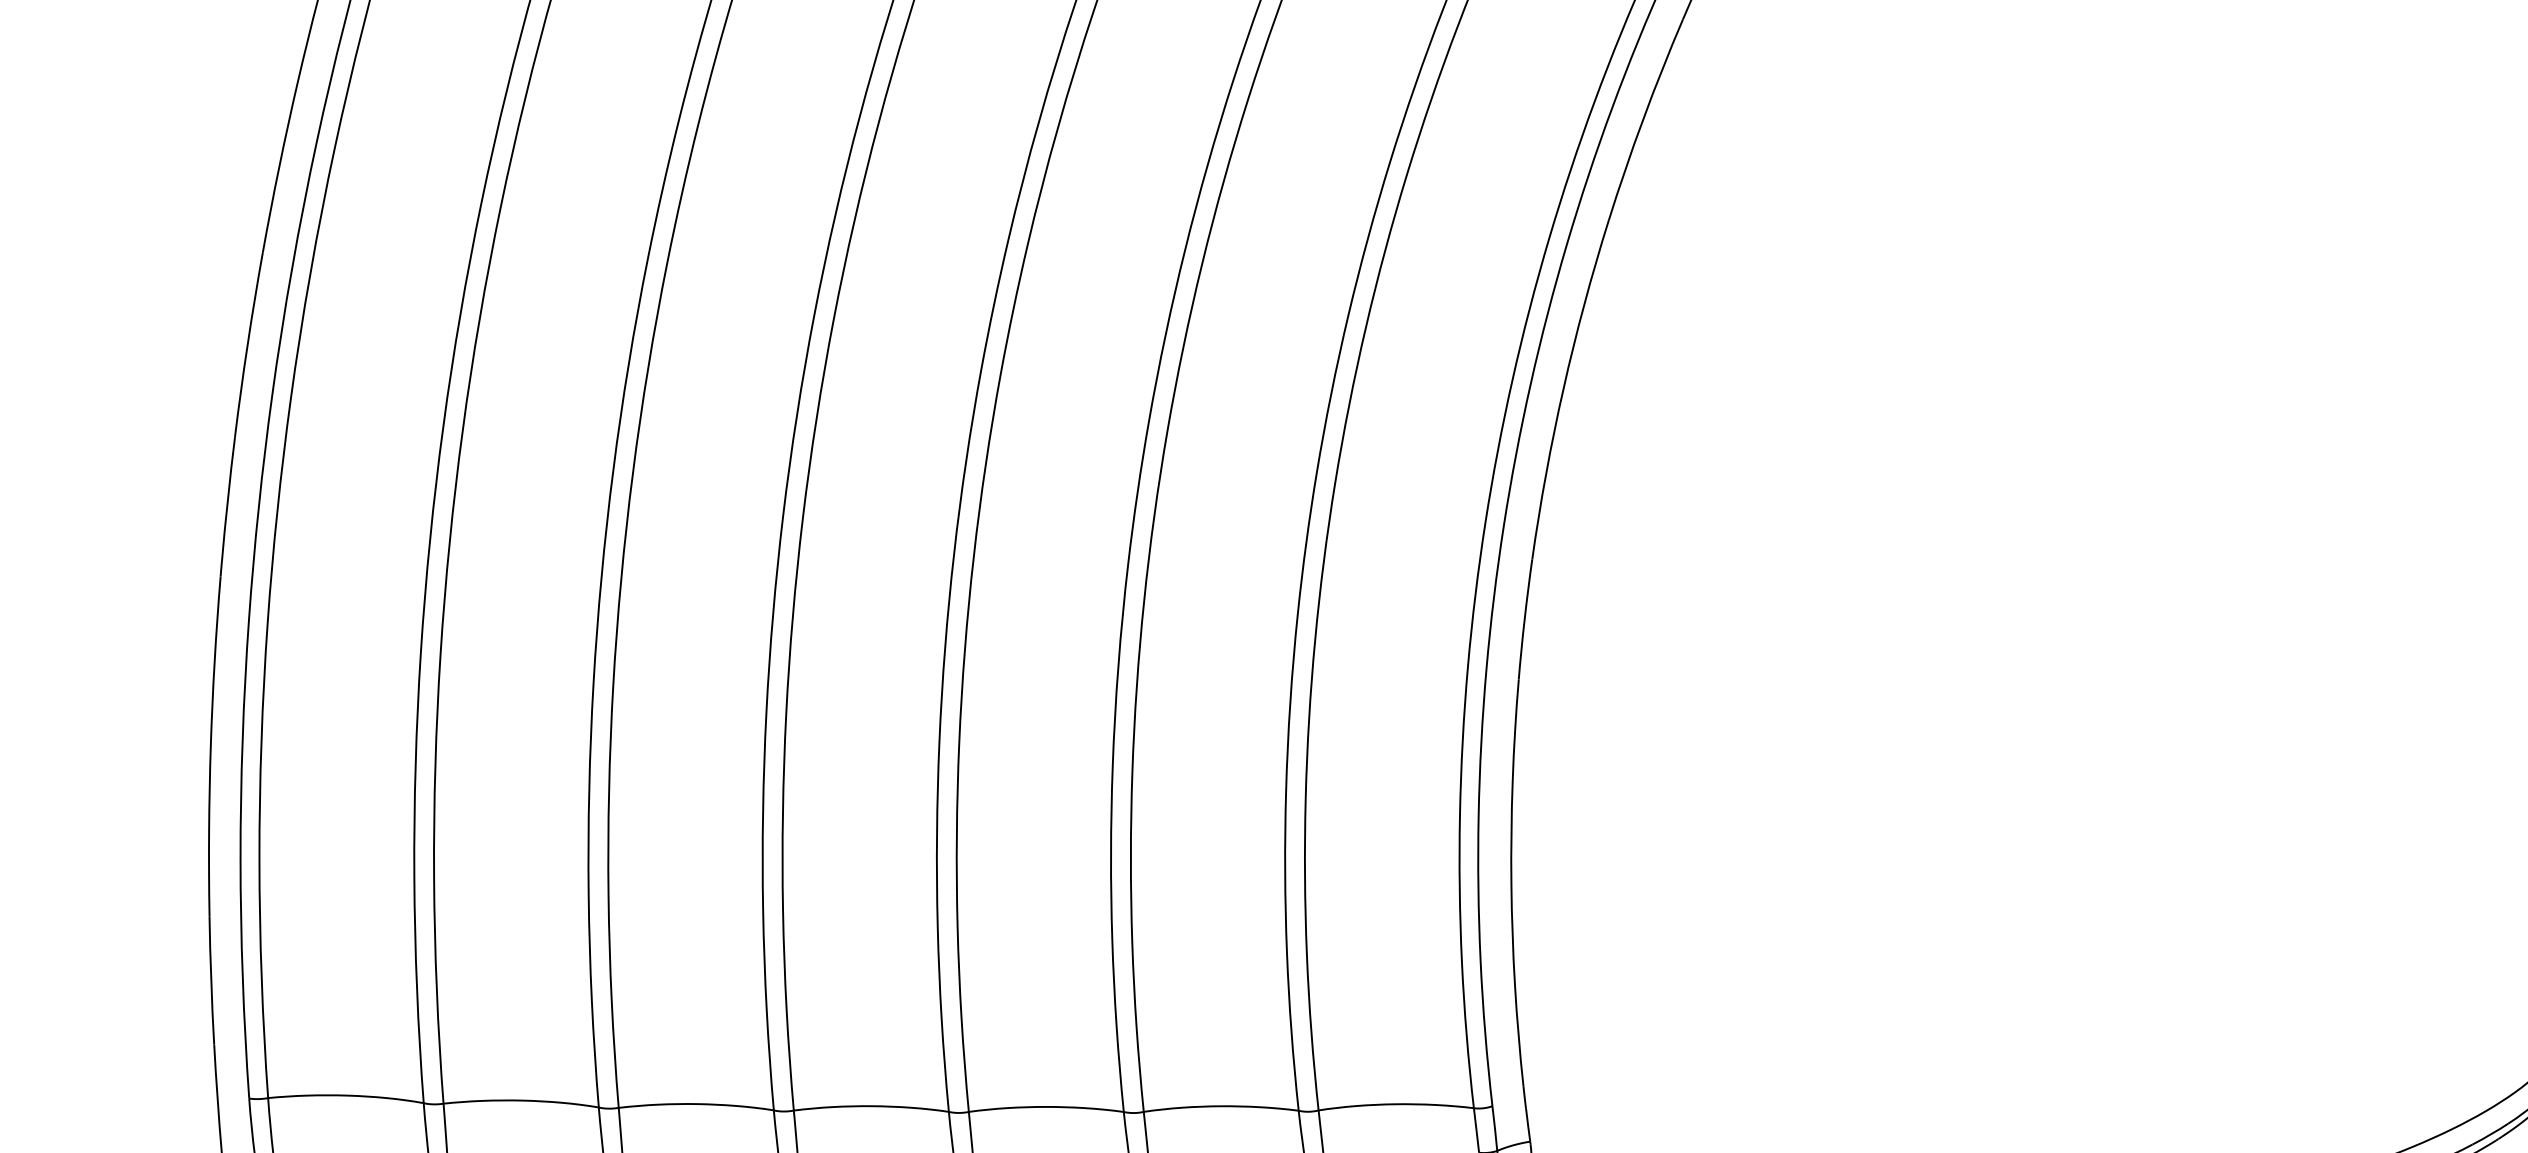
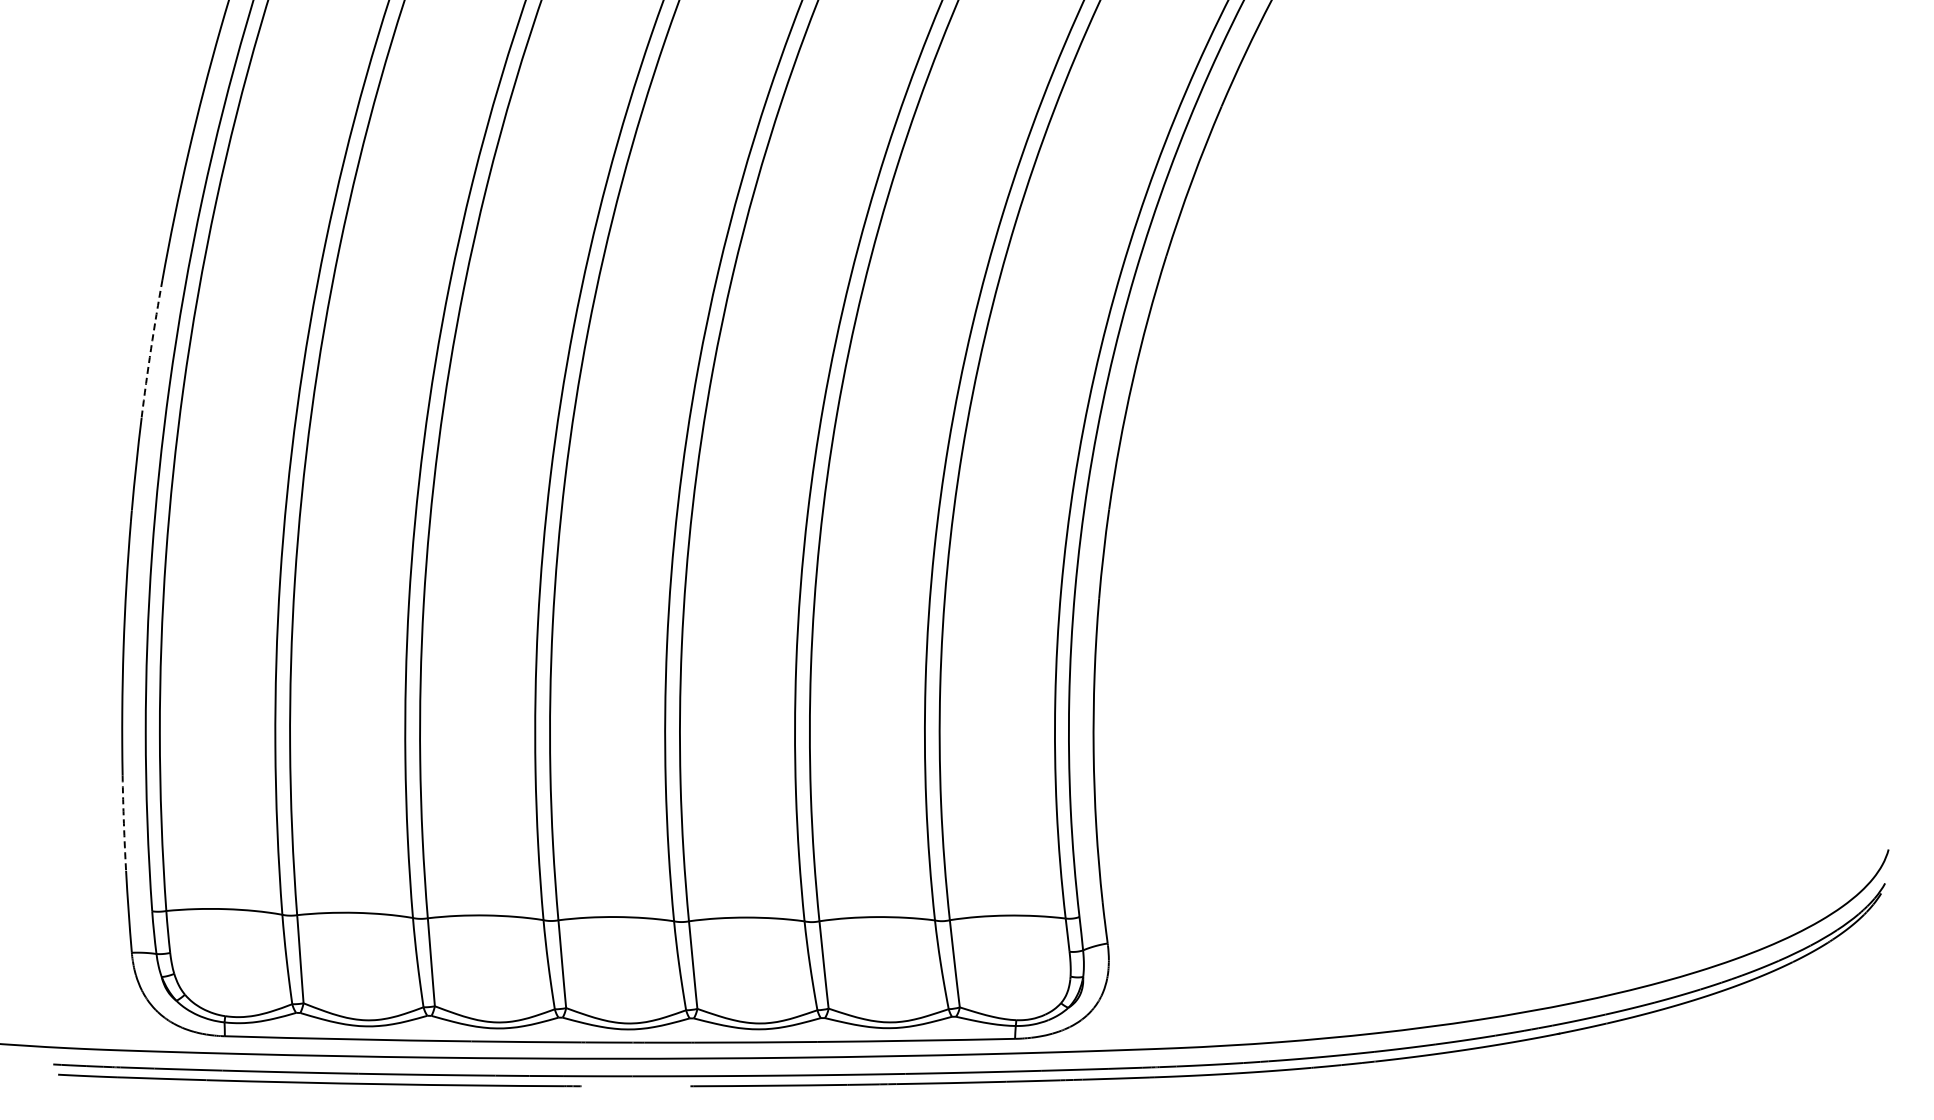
arc: (248, 343) -> (151, 348), solid -> dashed
arc: (210, 980) -> (123, 823), solid -> dashed

